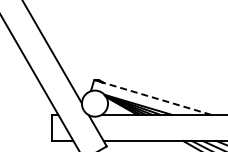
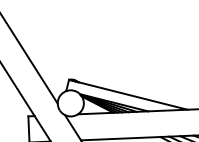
line: (152, 97) -> (128, 94), dashed -> solid

